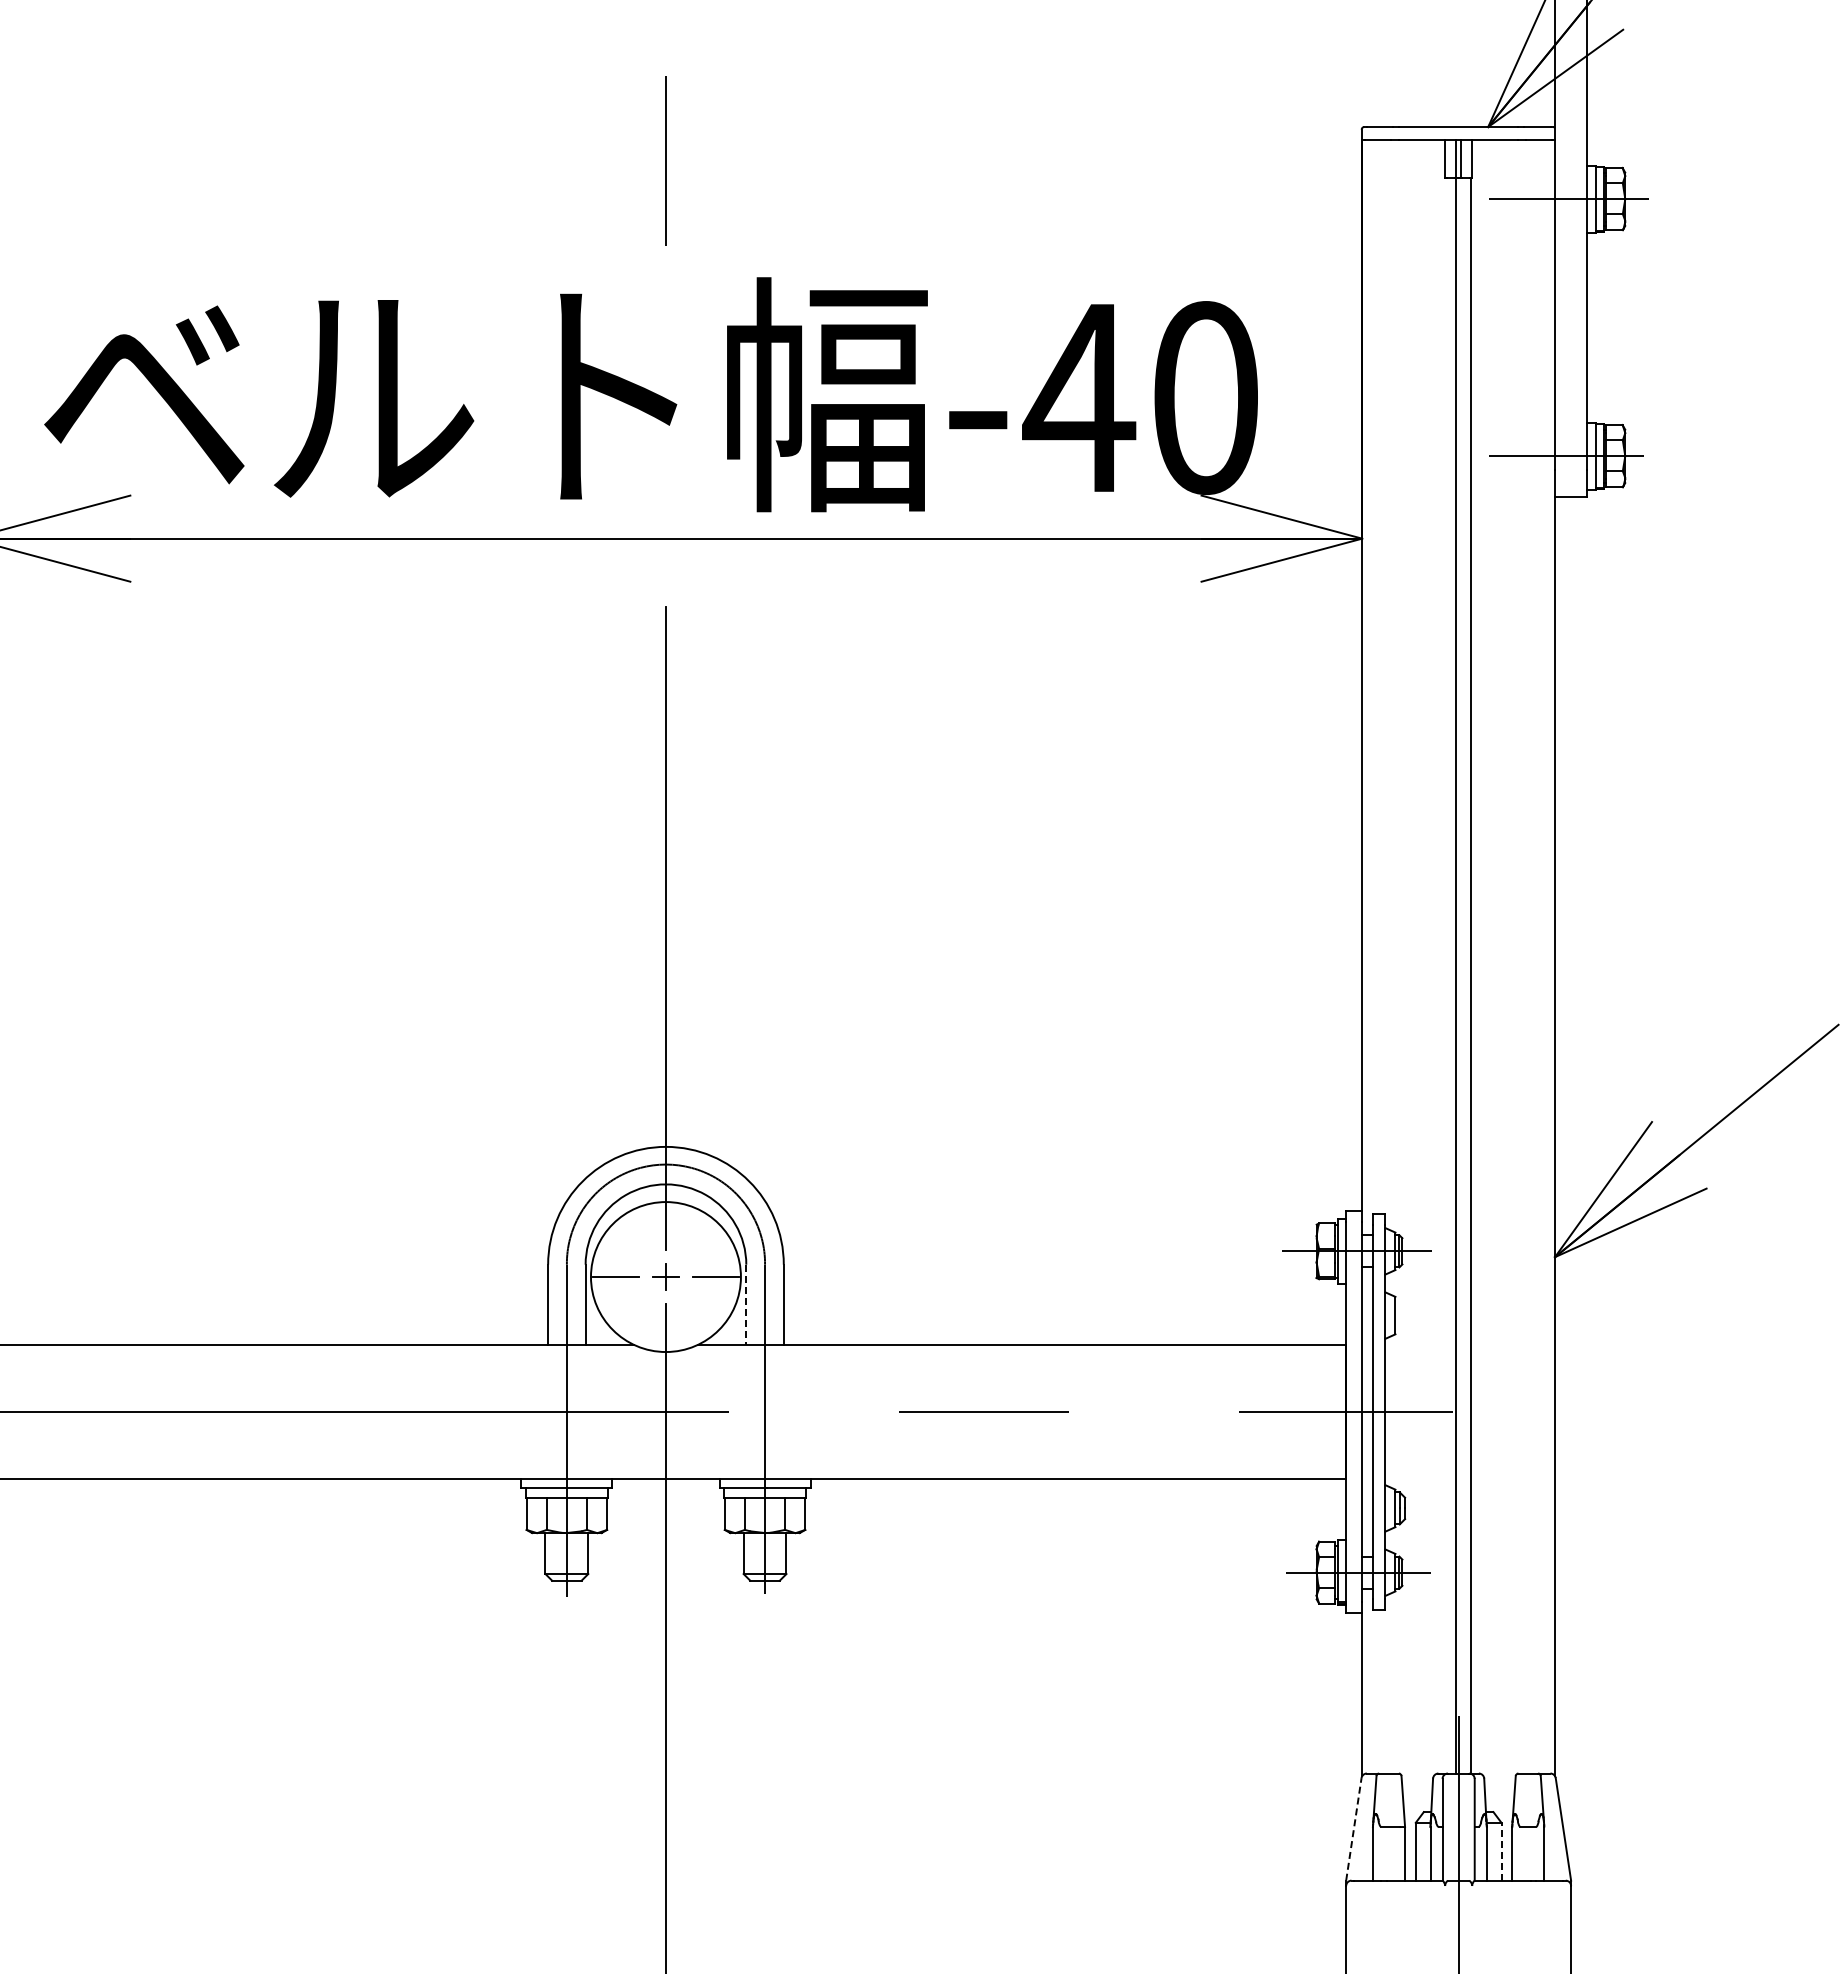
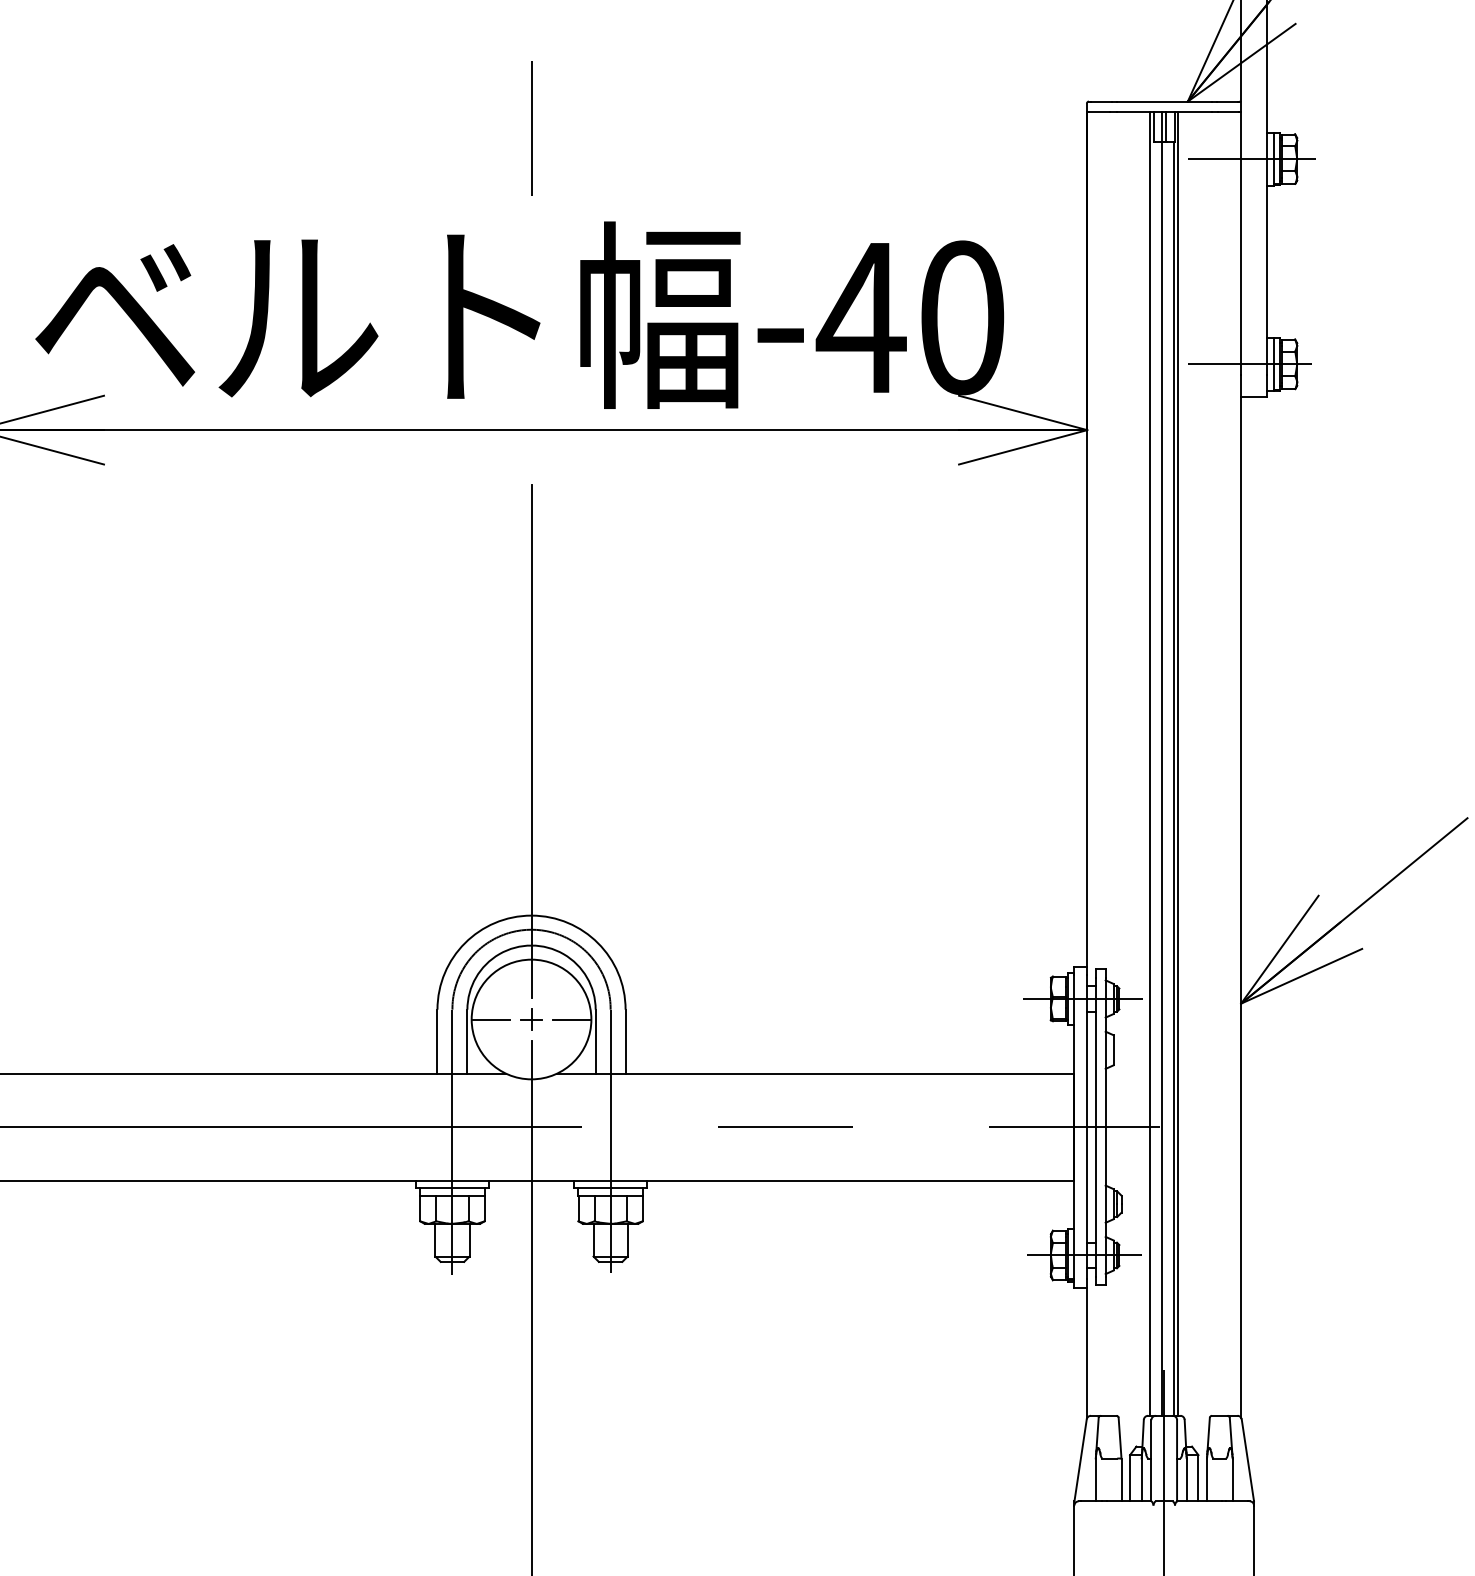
line: (1441, 956) -> (1150, 763), added
line: (1476, 956) -> (1178, 763), added
line: (746, 1305) -> (595, 1042), dashed -> solid
line: (1353, 1829) -> (1080, 1460), dashed -> solid
line: (1501, 1851) -> (1198, 1478), dashed -> solid

